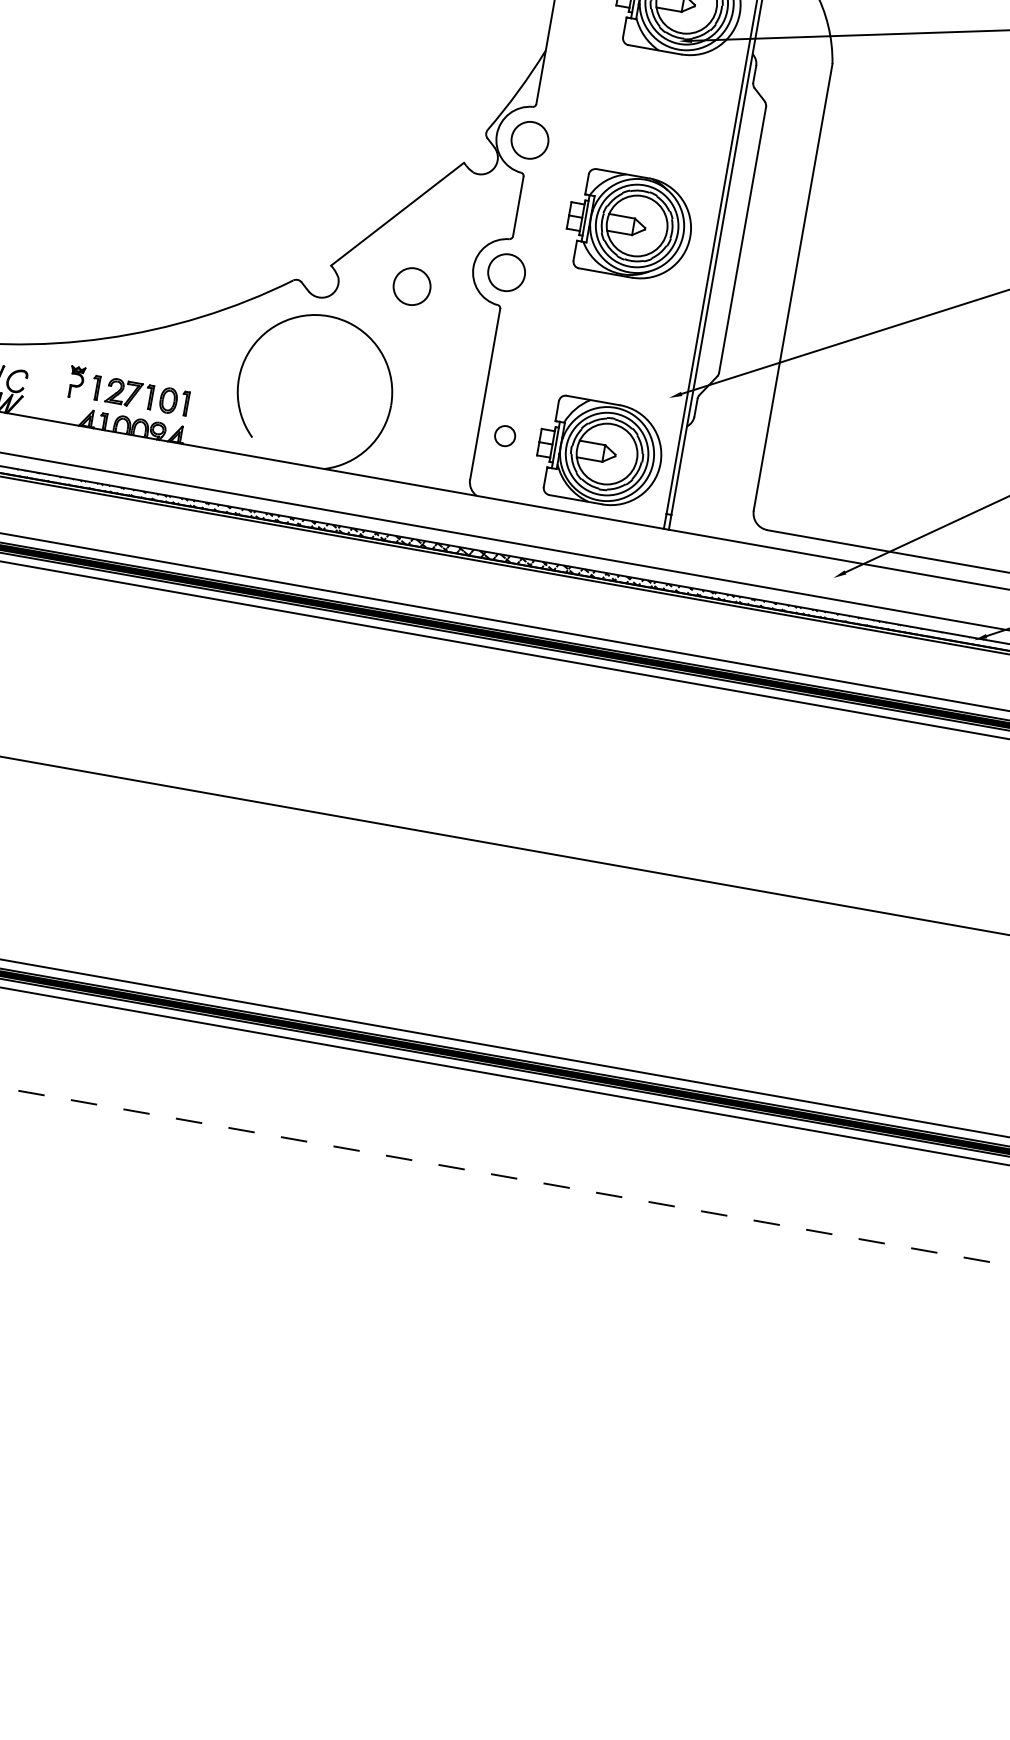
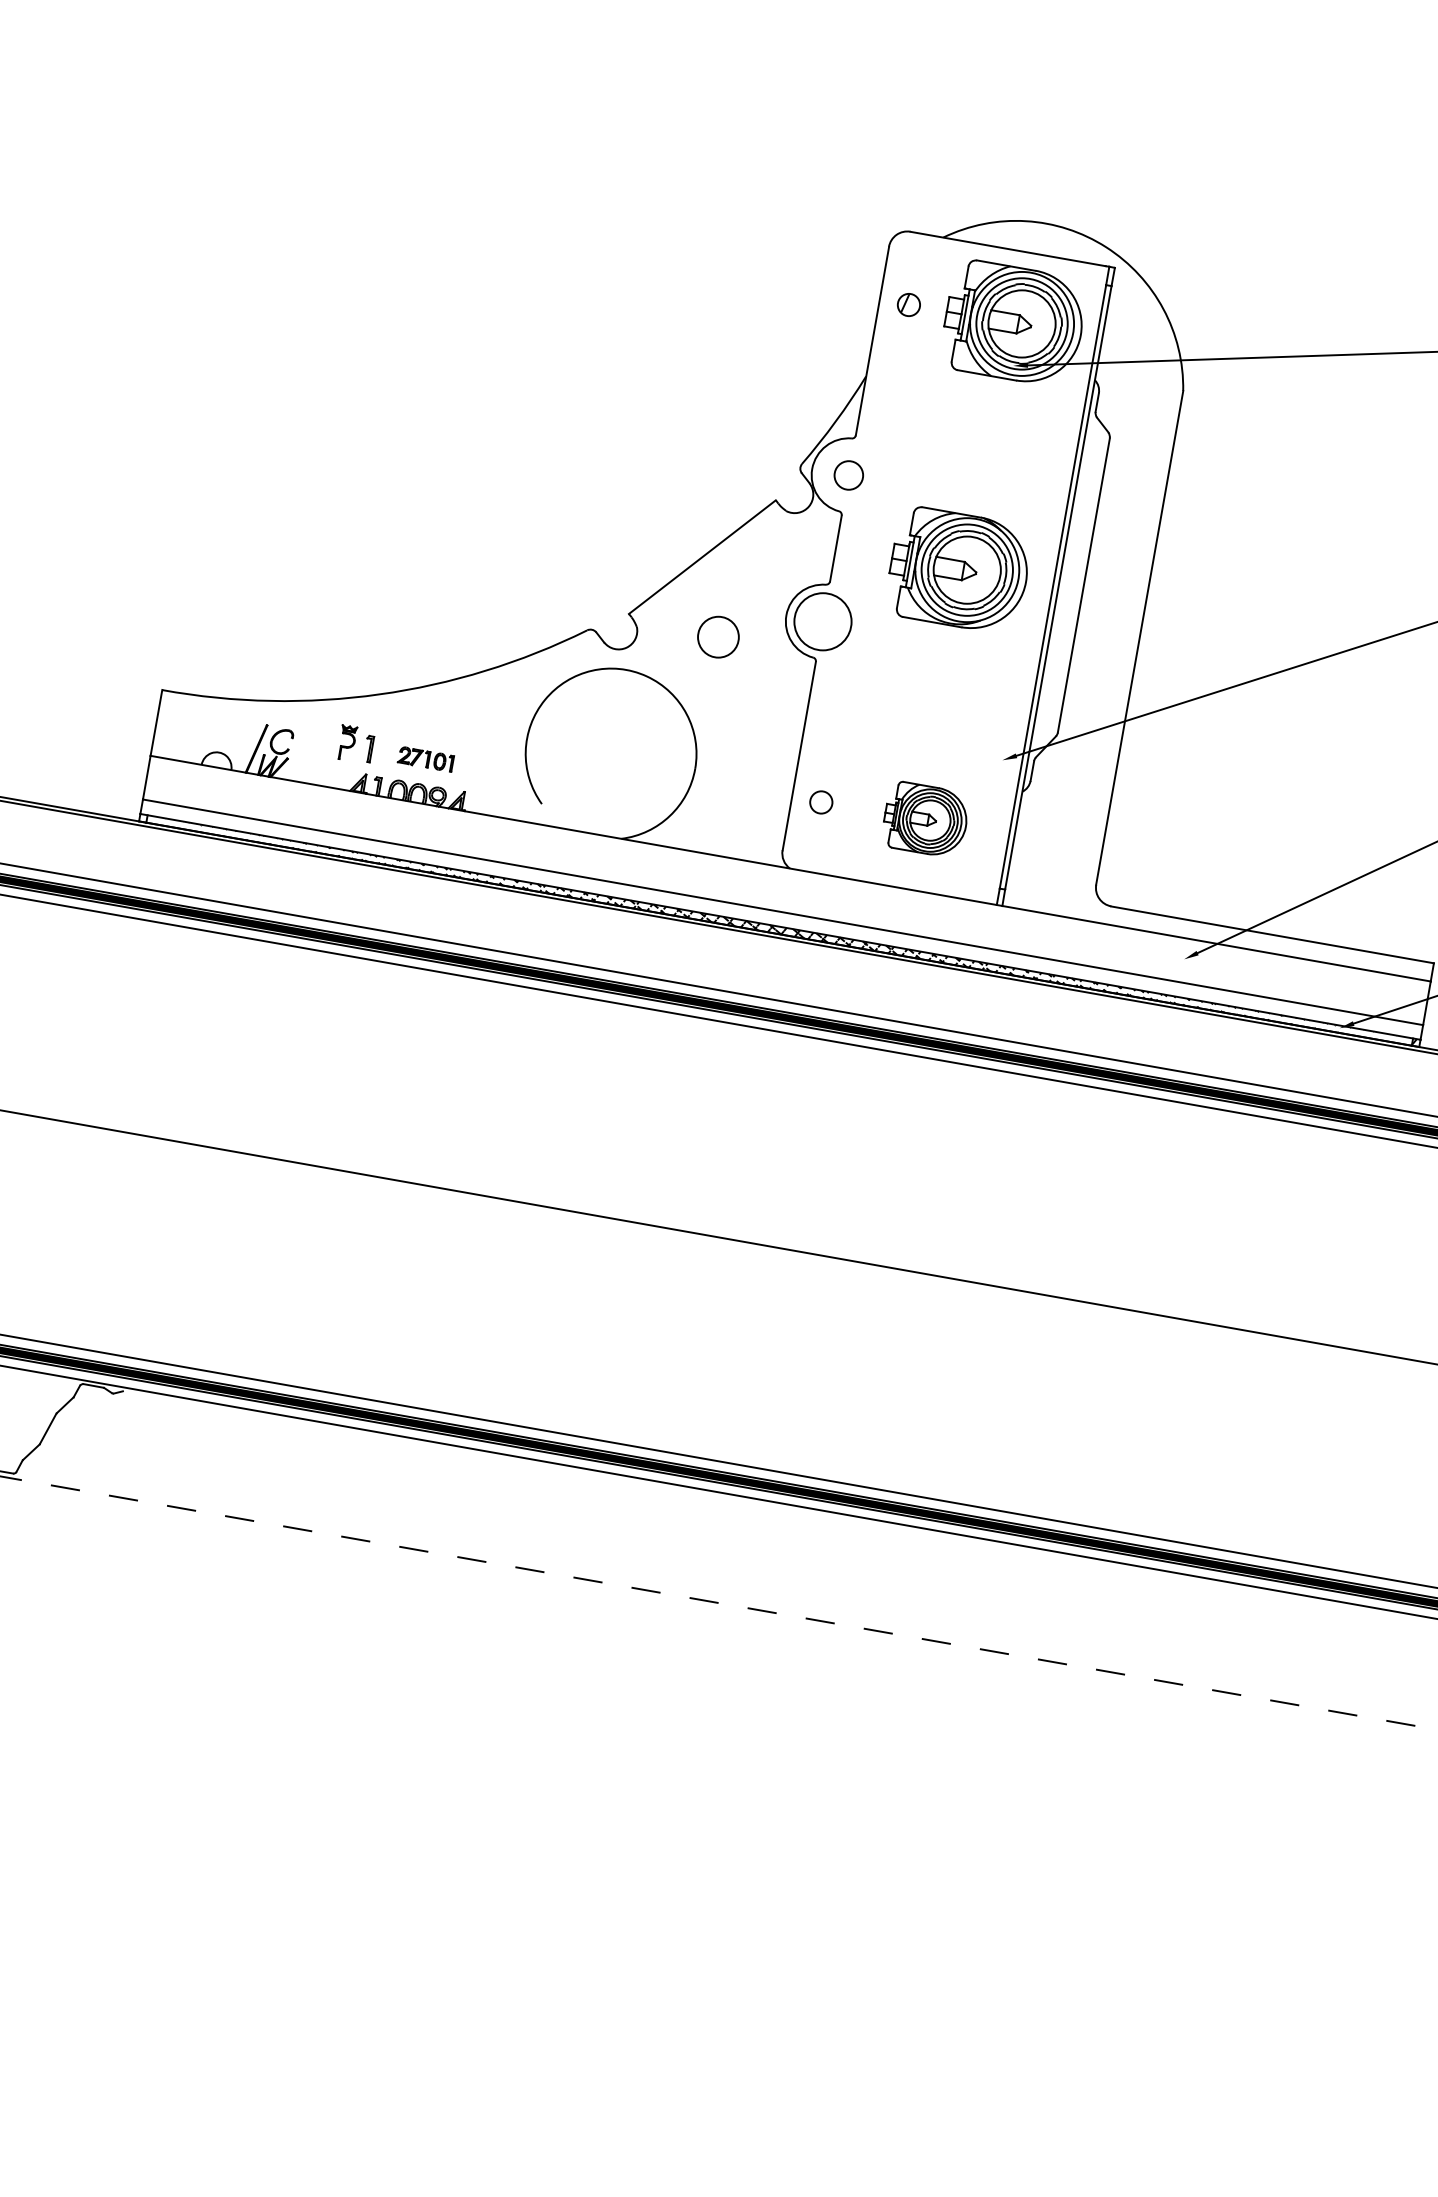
circle: (529, 140) -> (848, 475), size x0.7
circle: (506, 272) -> (822, 621), size x1.4
part: (147, 397) -> (425, 759), size x0.6
part: (598, 449) -> (924, 817), size x0.6

